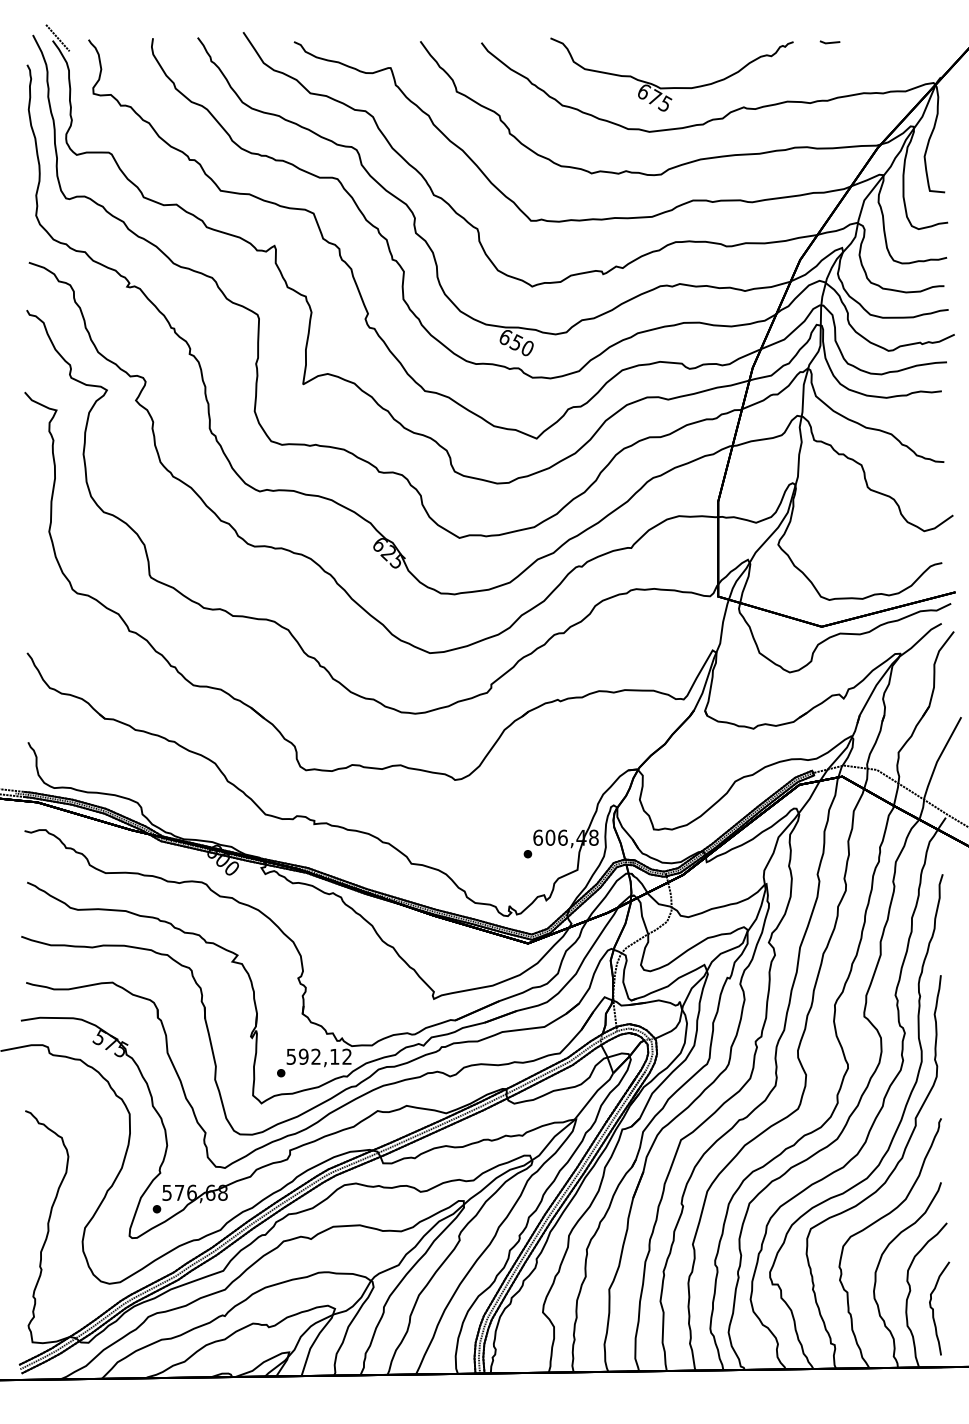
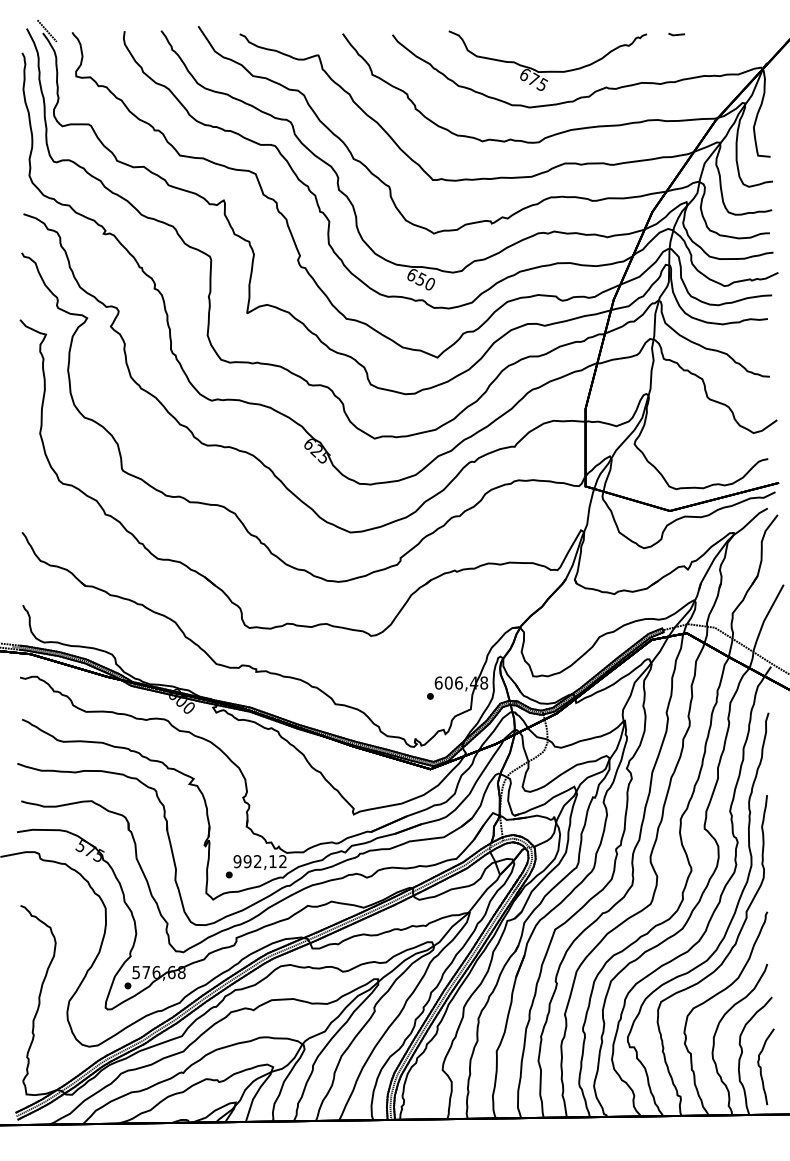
text: (291, 1056) -> (237, 861), 592,12 -> 992,12

